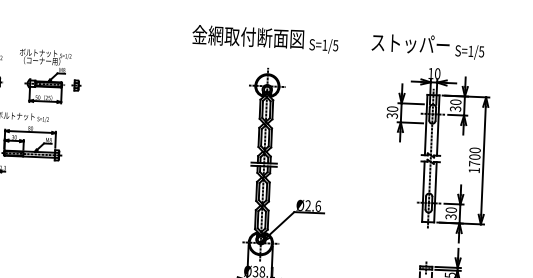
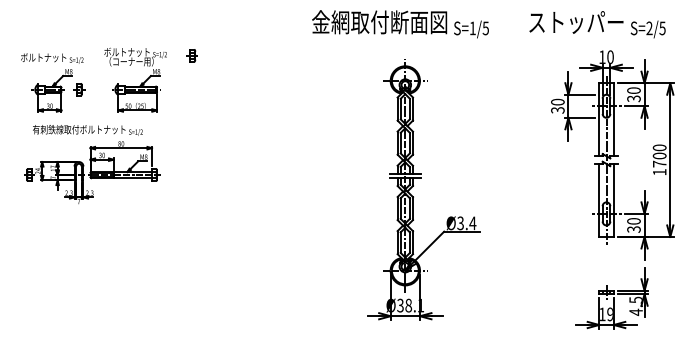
text: (470, 50) -> (649, 27), S=1/5 -> S=2/5
part: (75, 85) -> (191, 55), moved
text: (312, 206) -> (466, 223), Ø2.6 -> Ø3.4

